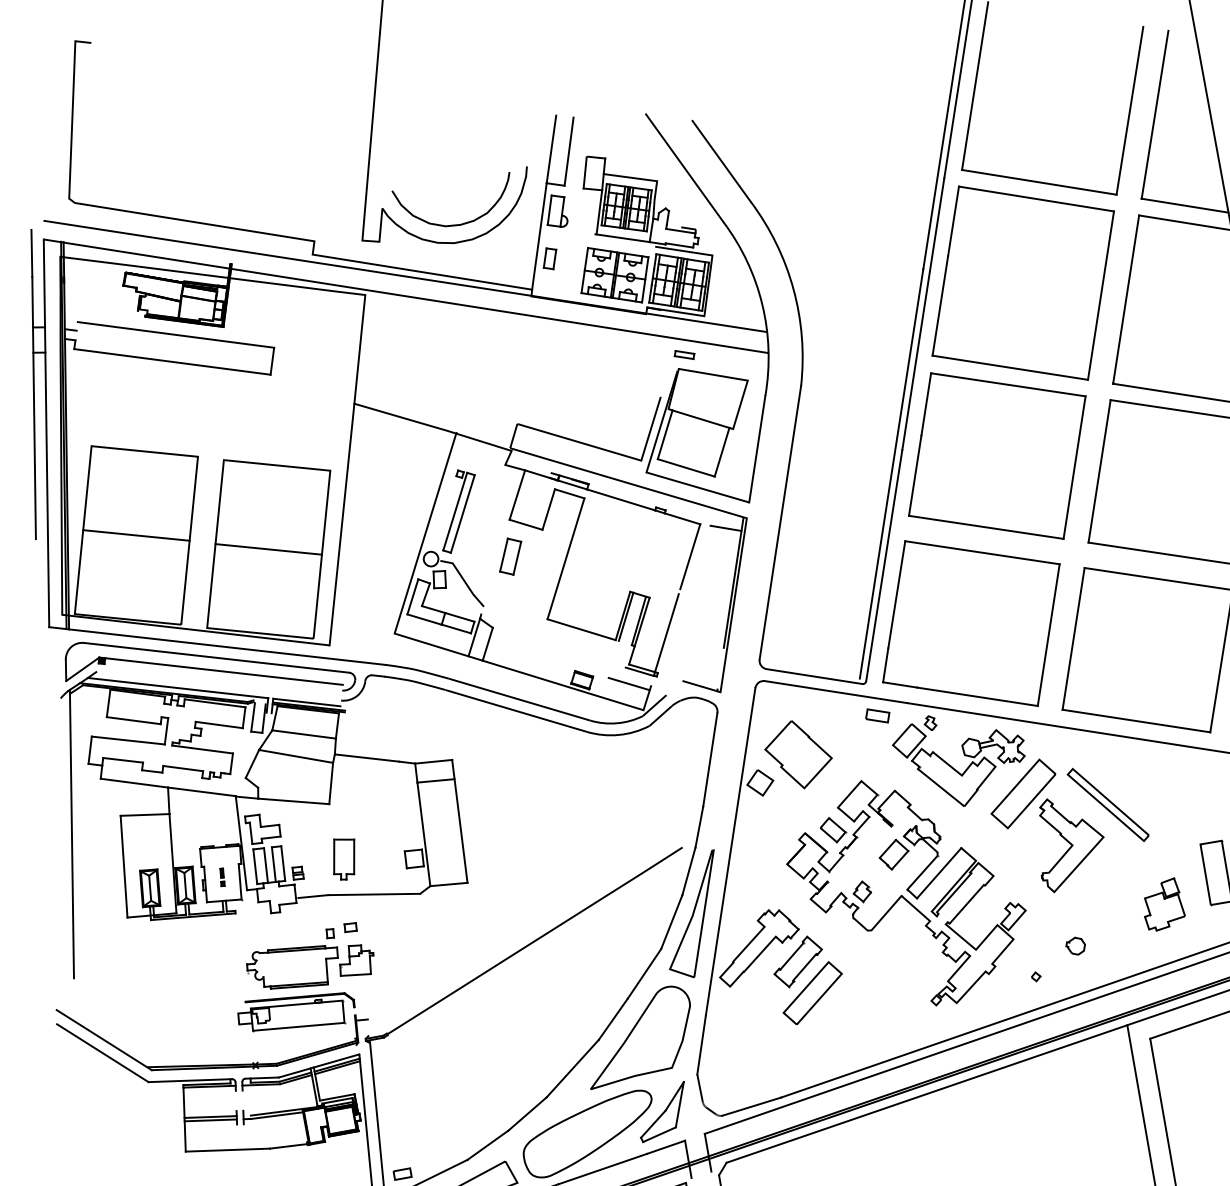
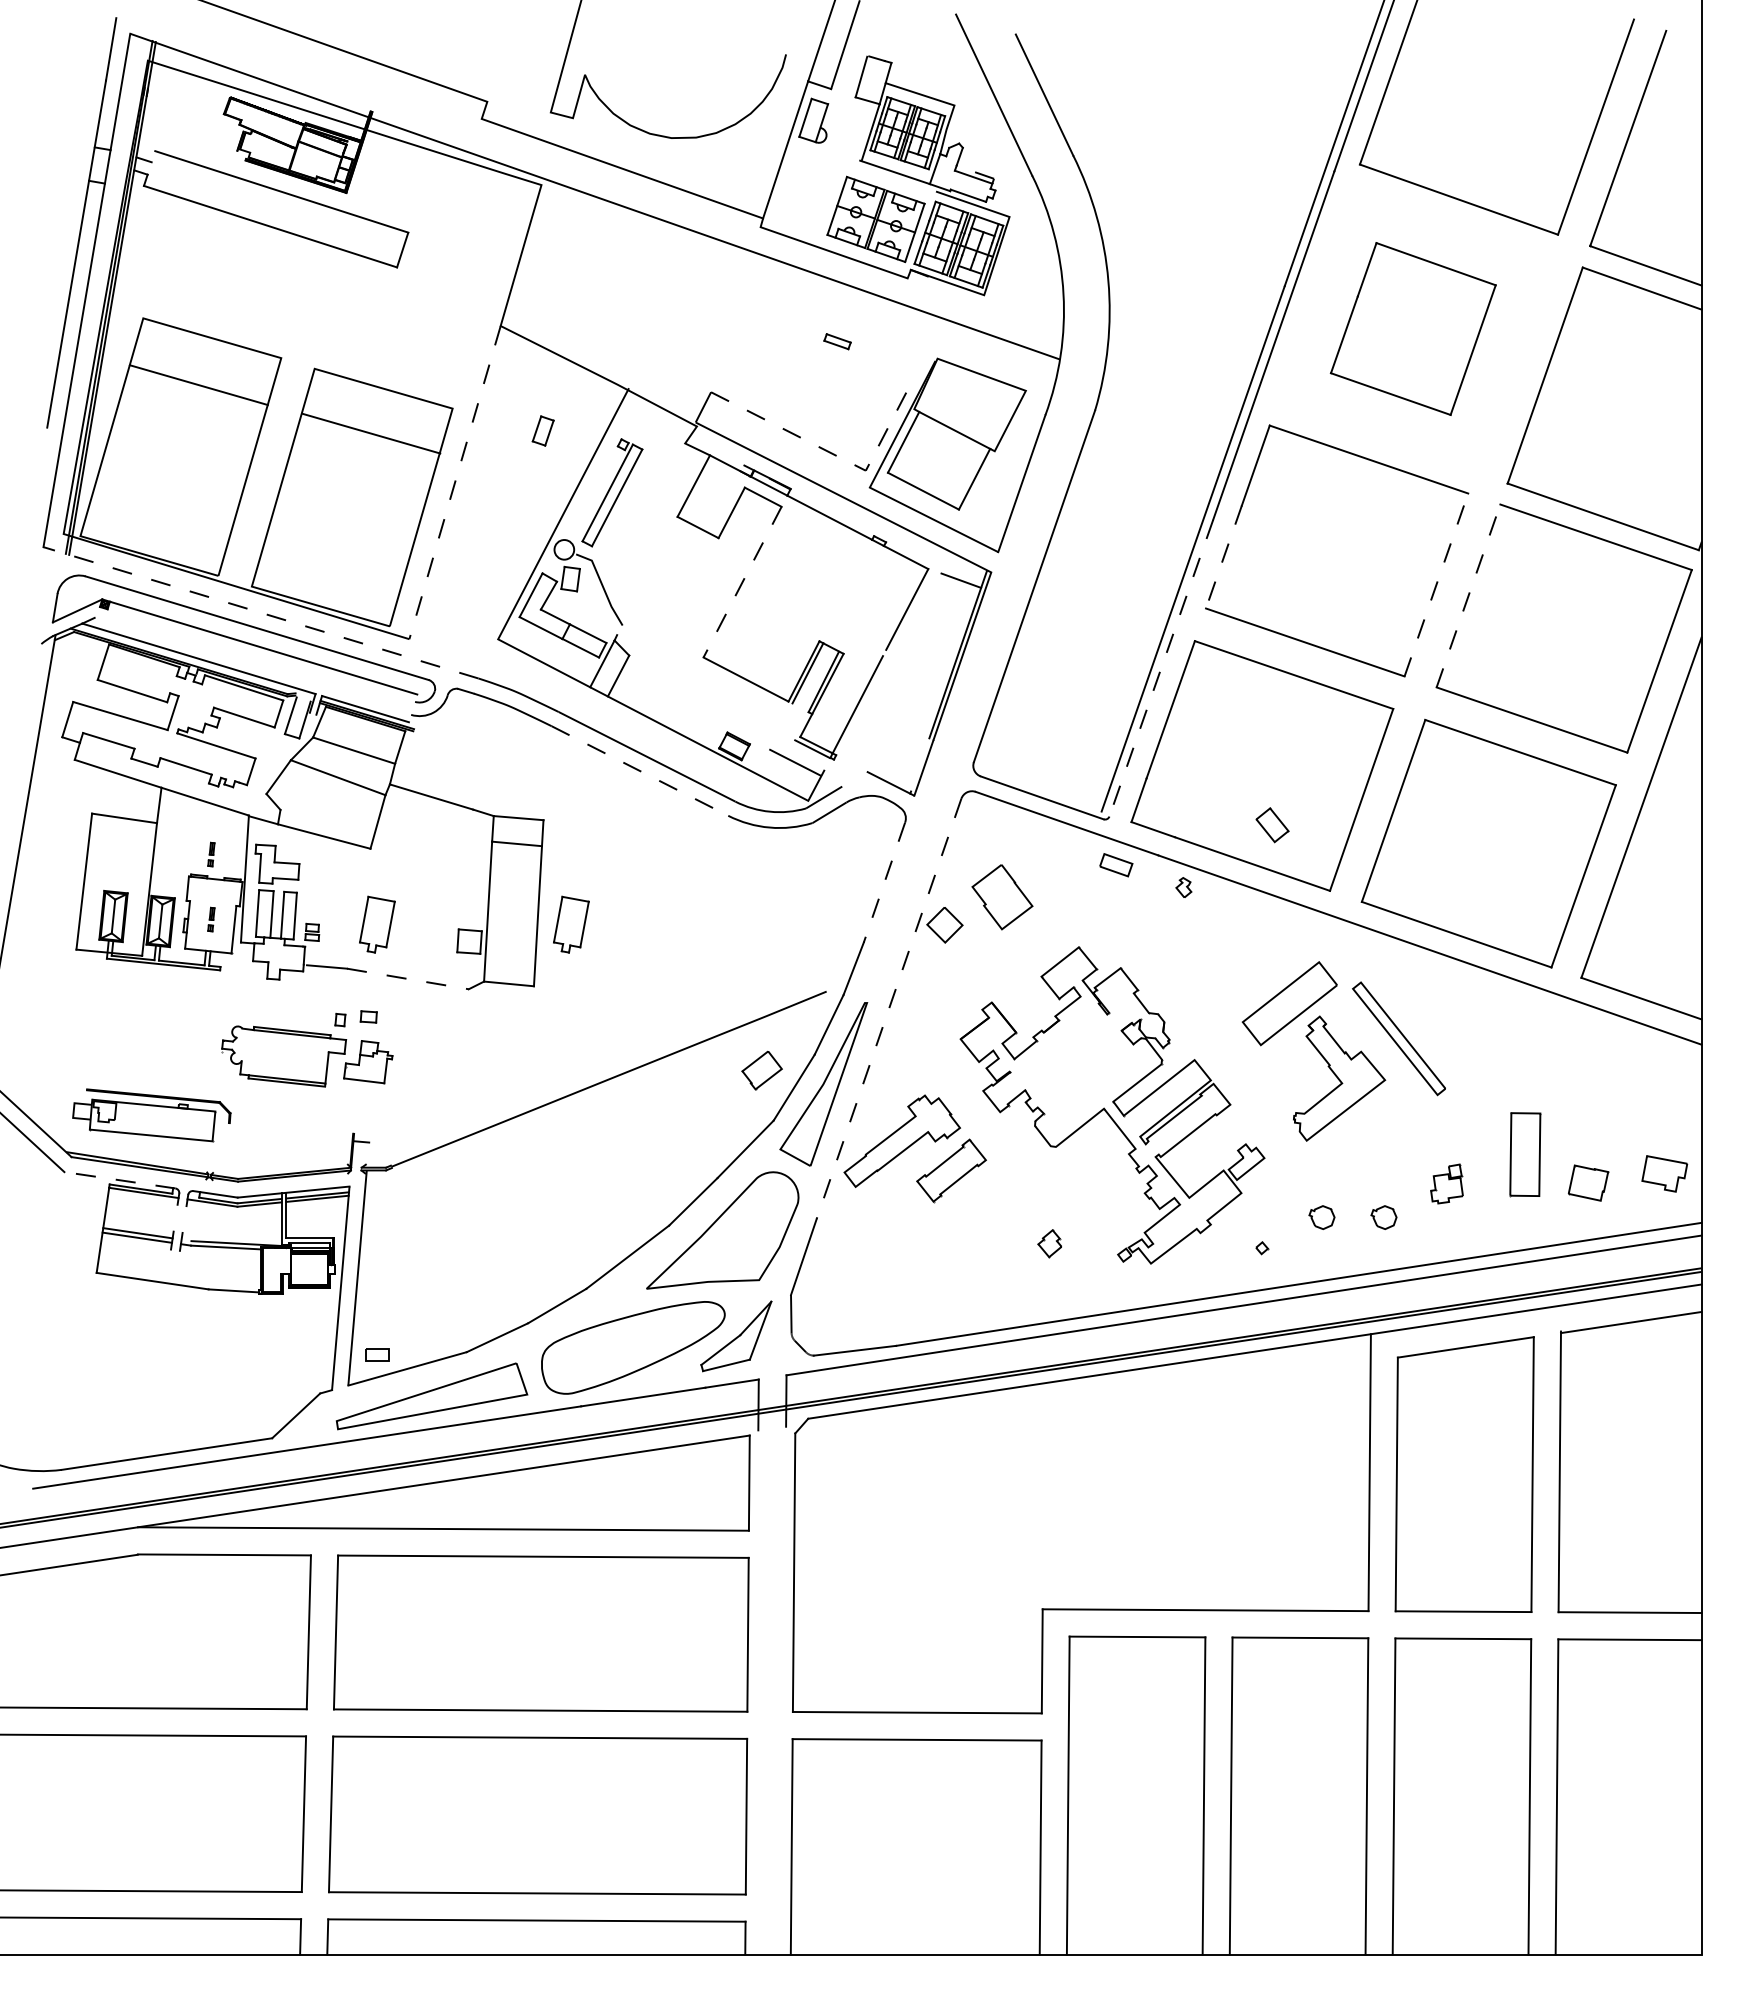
curve: (453, 224) -> (675, 113), removed
part: (549, 258) -> (542, 430), moved
line: (404, 275) -> (598, 169), removed
part: (1023, 282) -> (1413, 328), size x0.6
part: (684, 354) -> (837, 341), moved
line: (612, 452) -> (829, 452), solid -> dashed
line: (1074, 467) -> (1436, 584), solid -> dashed
line: (1099, 471) -> (1468, 595), solid -> dashed
line: (914, 476) -> (1223, 557), solid -> dashed
line: (341, 525) -> (454, 483), solid -> dashed
line: (136, 535) -> (198, 385), moved
line: (268, 549) -> (371, 433), moved
part: (510, 556) -> (669, 565), removed
line: (565, 559) -> (742, 582), solid -> dashed
line: (884, 565) -> (1161, 668), solid -> dashed
line: (216, 645) -> (260, 612), solid -> dashed
line: (516, 711) -> (640, 771), solid -> dashed
part: (798, 754) -> (1002, 897), size x0.7
part: (963, 755) -> (1220, 938), removed
line: (710, 760) -> (884, 883), solid -> dashed
part: (213, 829) -> (211, 854), added
part: (833, 830) -> (1272, 825), moved
part: (486, 832) -> (571, 924), added
line: (730, 852) -> (888, 1009), solid -> dashed
part: (893, 854) -> (761, 1070), moved
part: (861, 891) -> (1049, 1243), moved
line: (373, 894) -> (407, 978), solid -> dashed
part: (1162, 904) -> (1446, 1183), size x0.6
part: (1120, 938) -> (1383, 1217), added
part: (812, 993) -> (962, 1215), removed
part: (296, 1012) -> (151, 1115), moved
line: (190, 1080) -> (119, 1180), solid -> dashed

